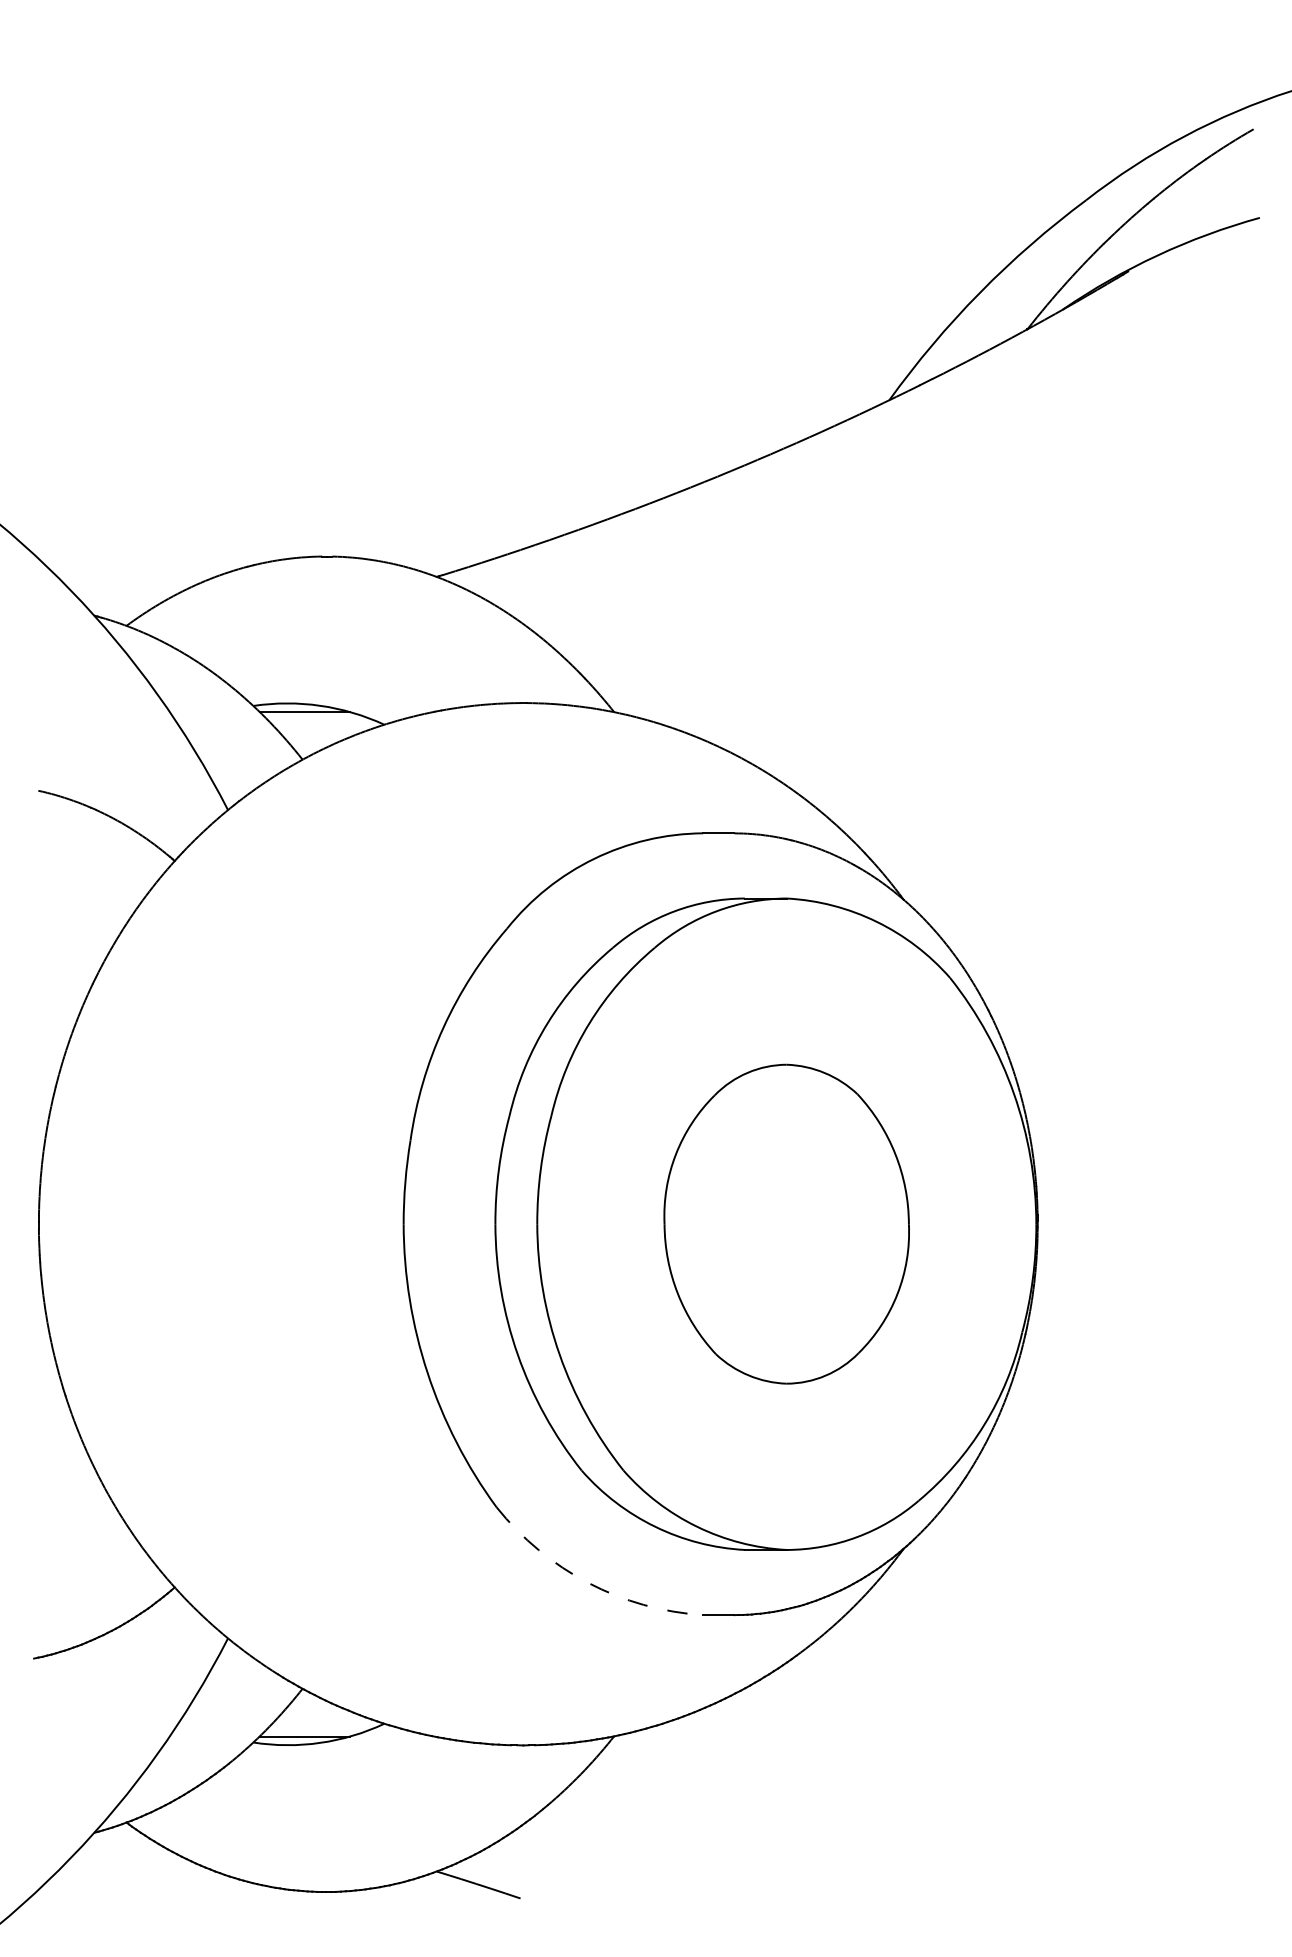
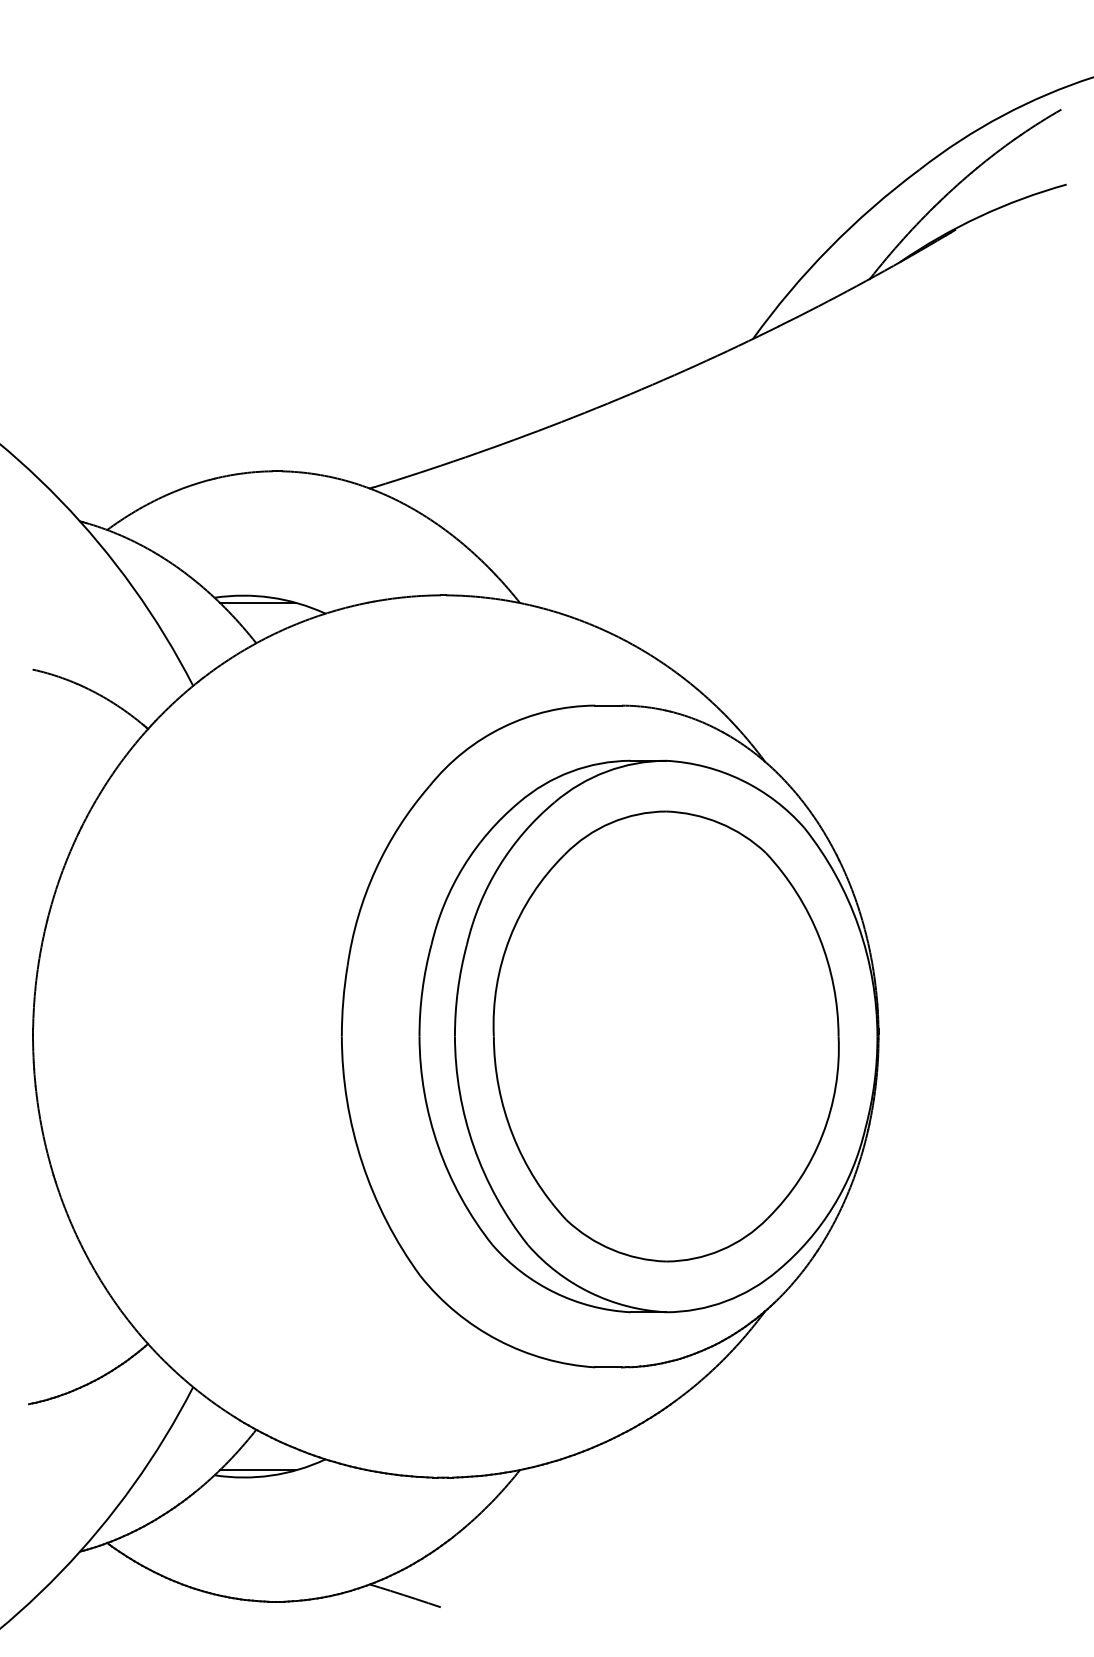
part: (785, 1224) -> (665, 1036), size x1.67
arc: (588, 1583) -> (498, 1340), dashed -> solid

